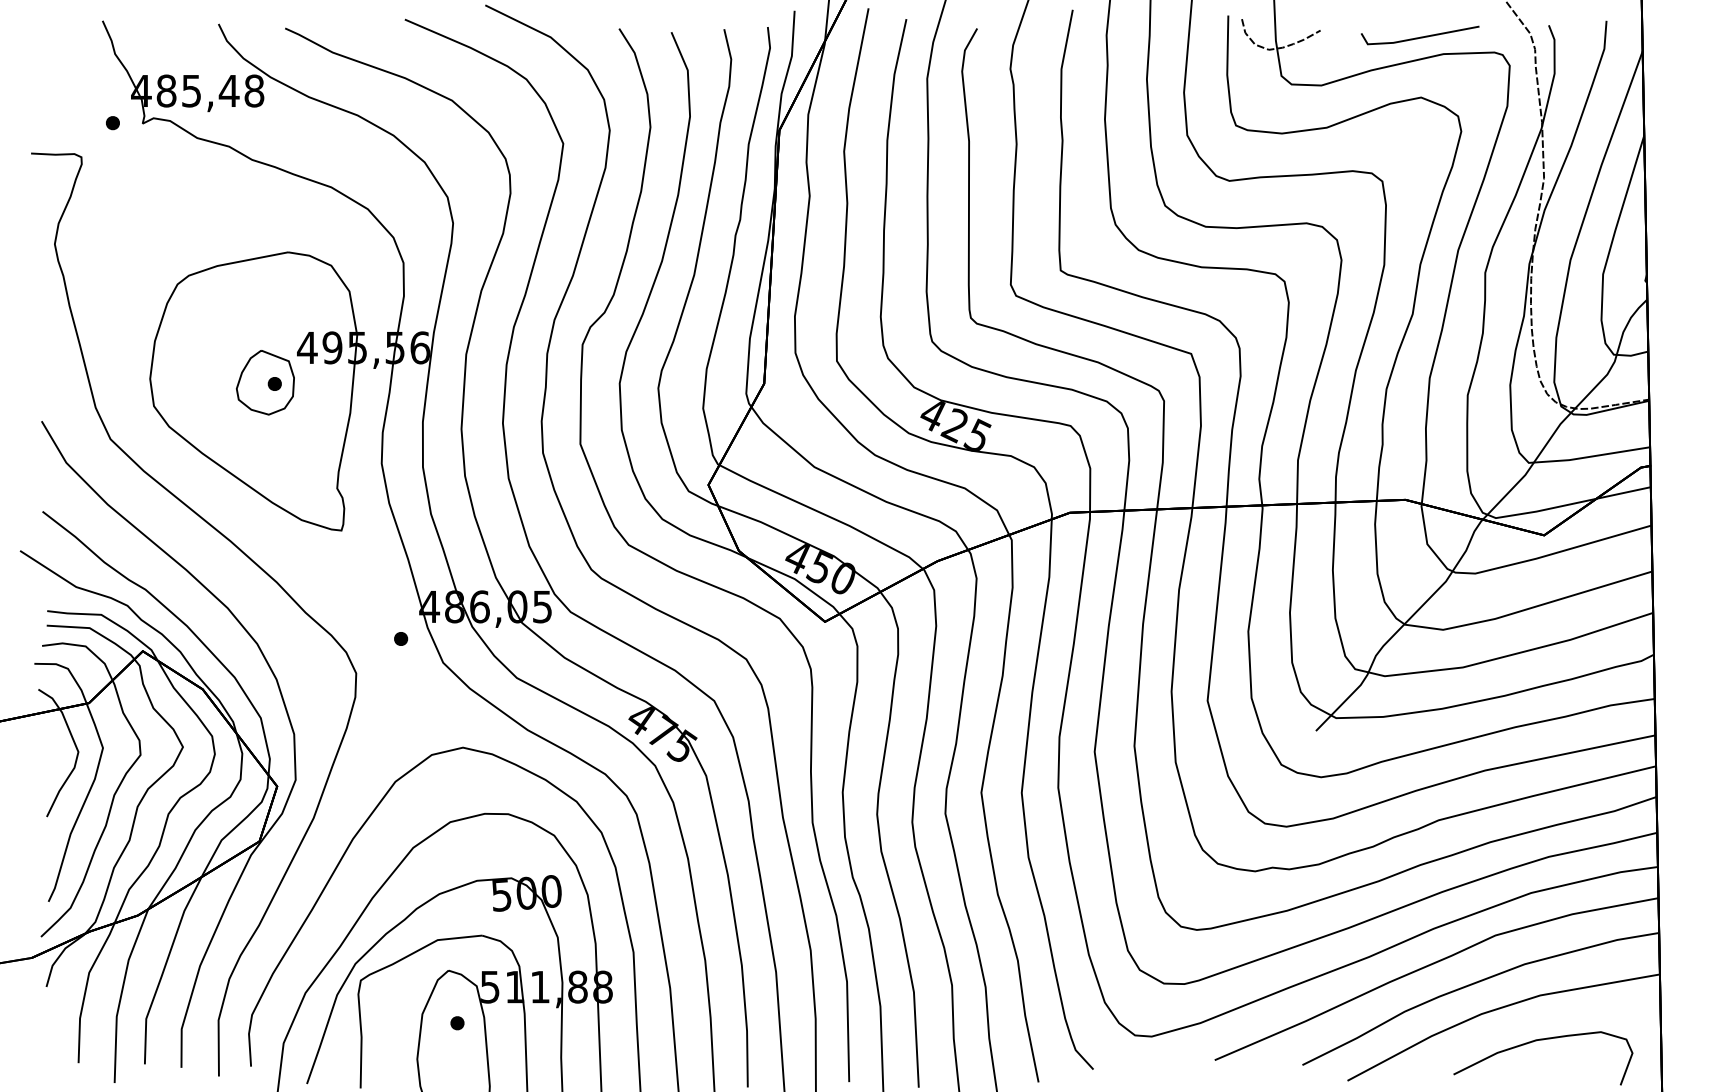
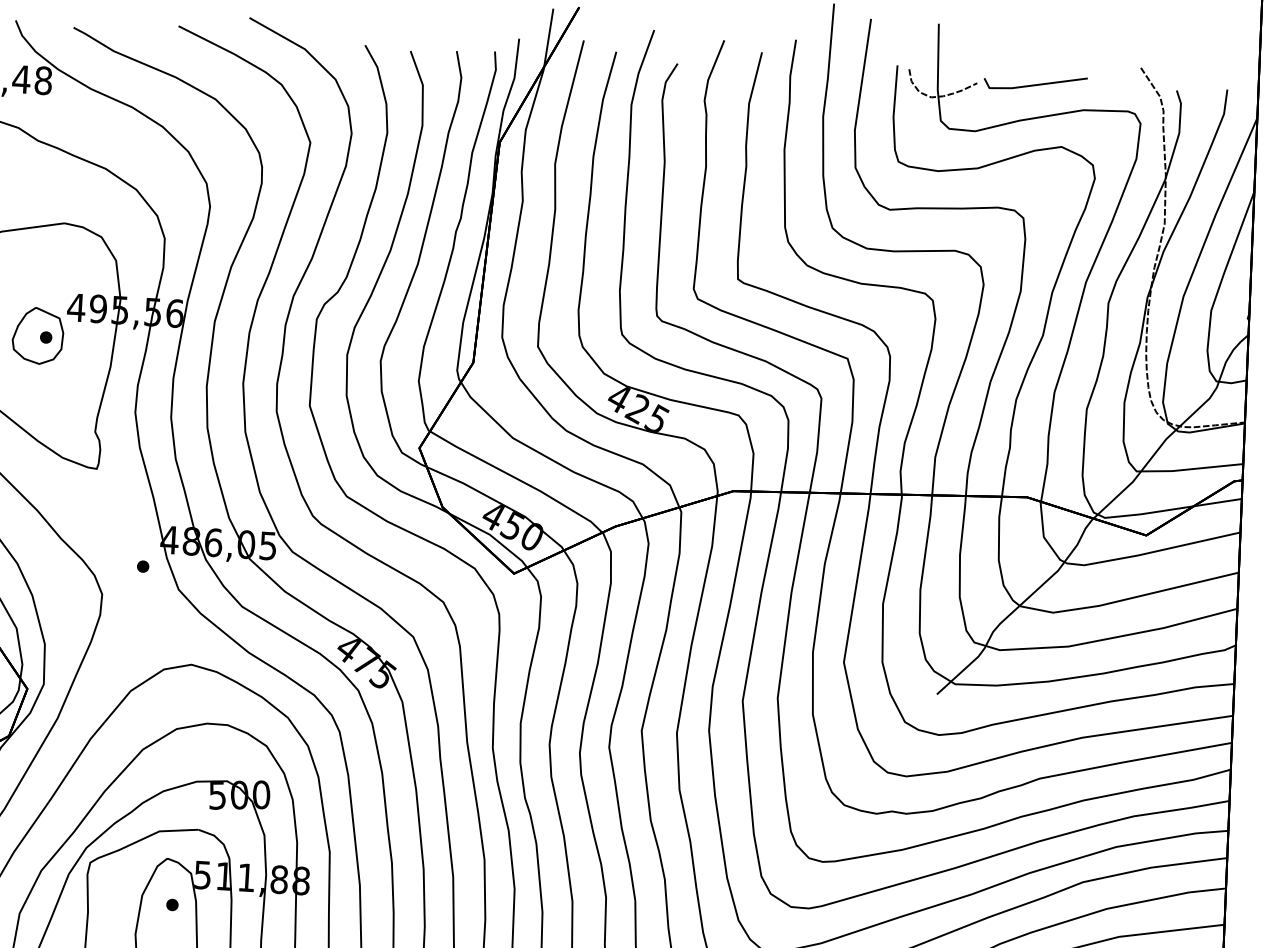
line: (1420, 36) -> (1035, 84), moved

